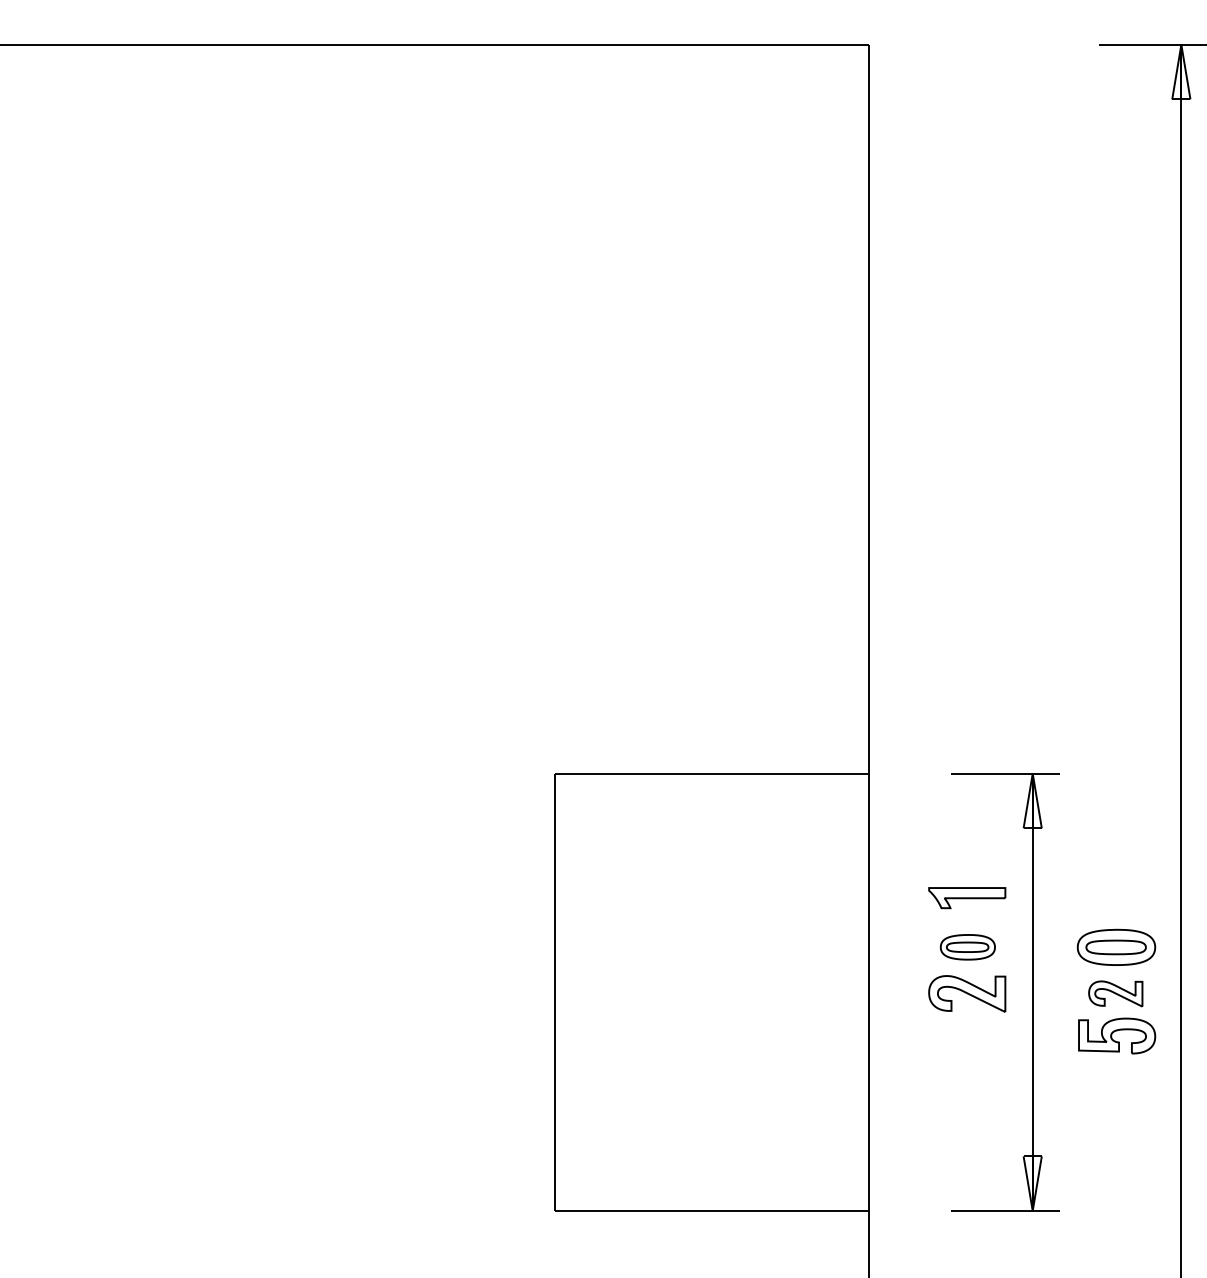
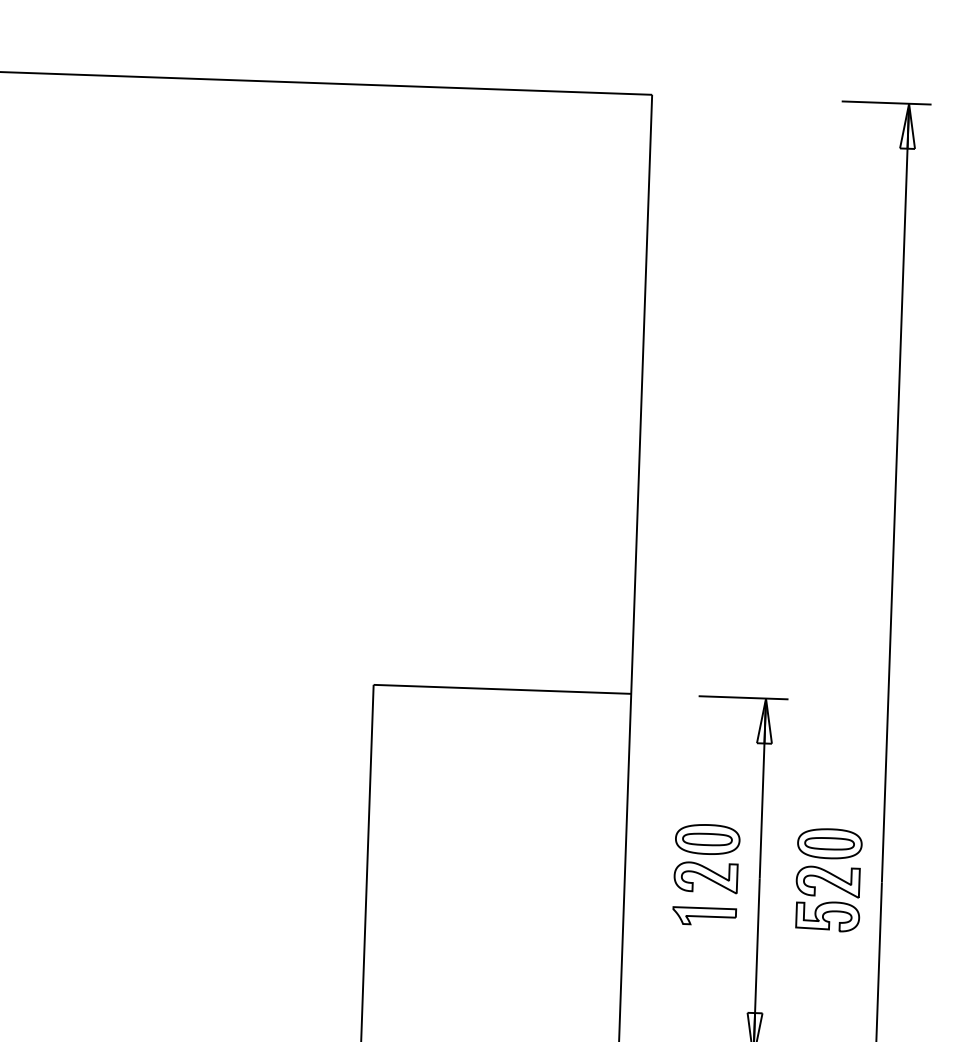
part: (967, 898) -> (704, 916), moved
part: (967, 946) -> (707, 838), size x1.43
part: (1115, 993) -> (827, 881), size x1.43

